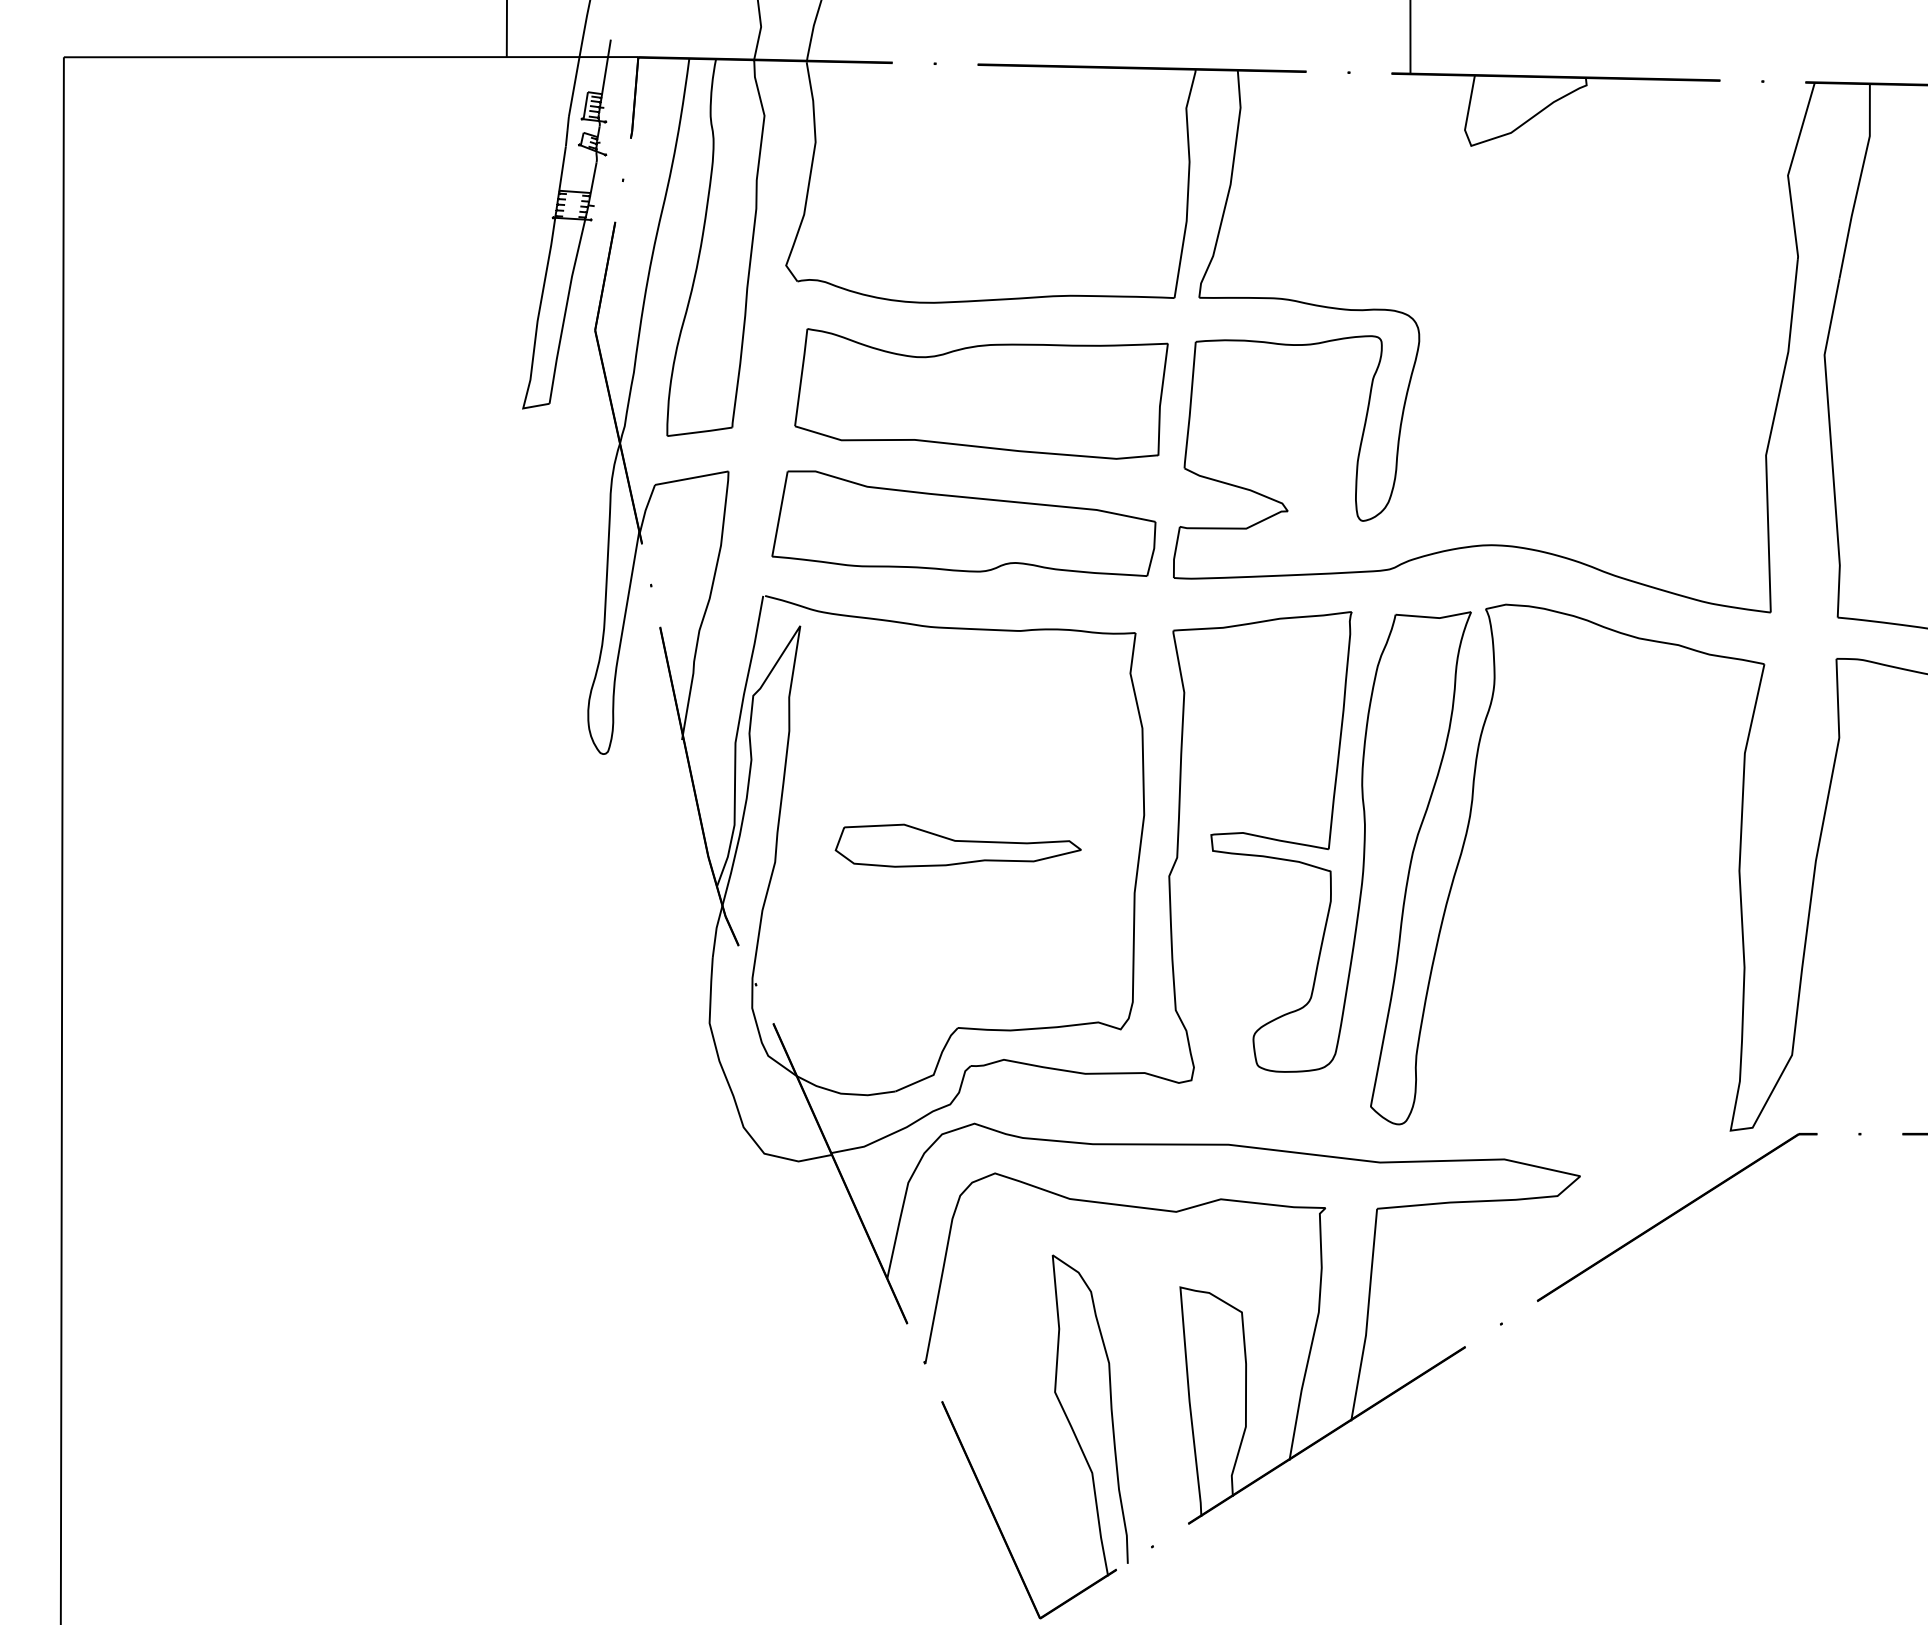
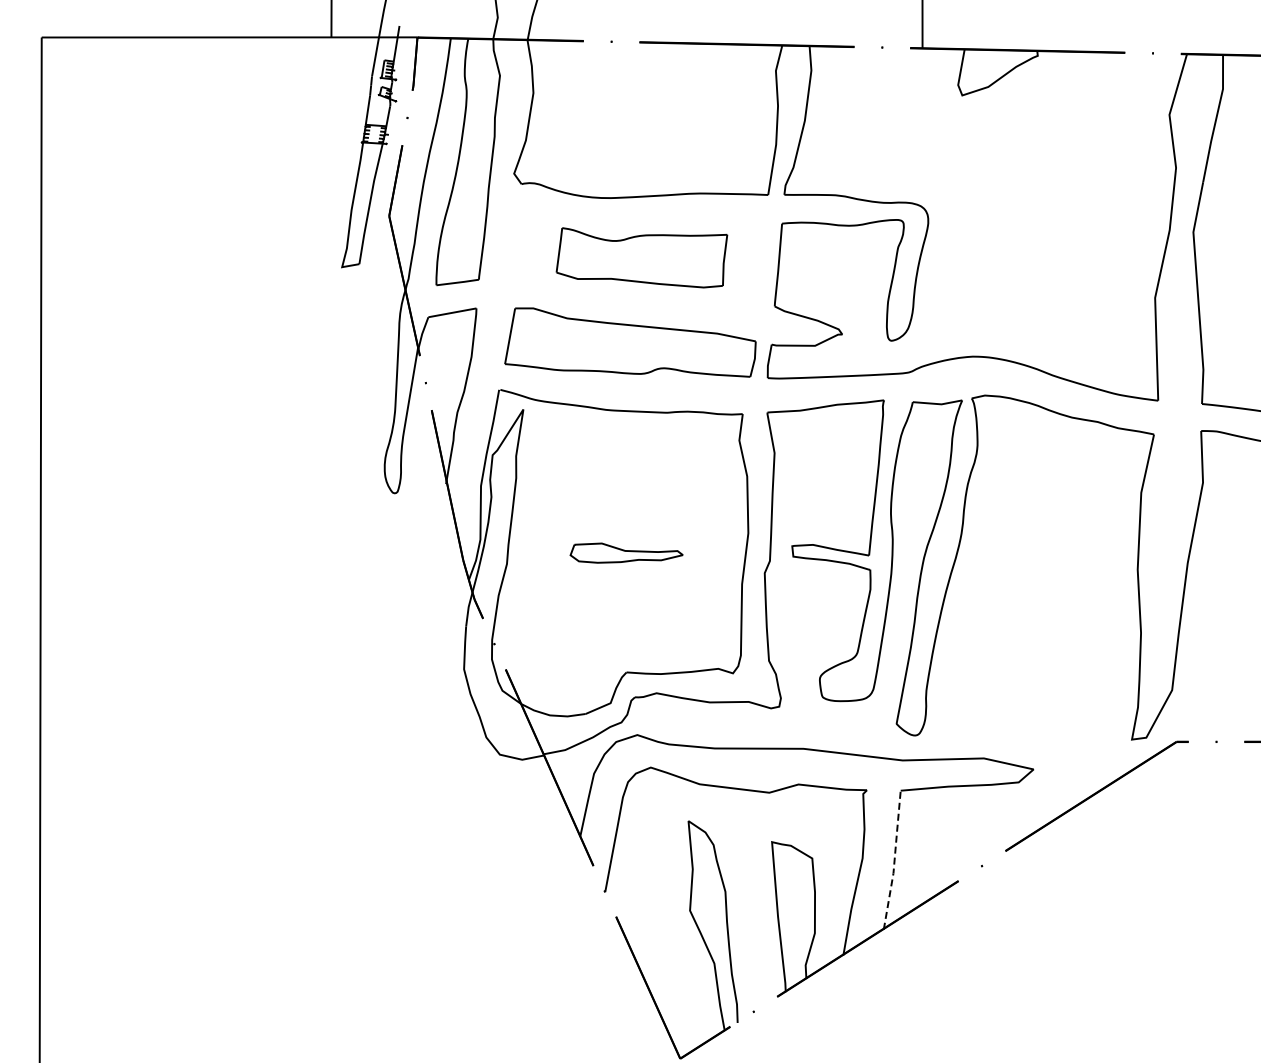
part: (980, 393) -> (641, 257), size x0.7
part: (957, 844) -> (626, 552), size x0.7
line: (1367, 1315) -> (894, 860), solid -> dashed

